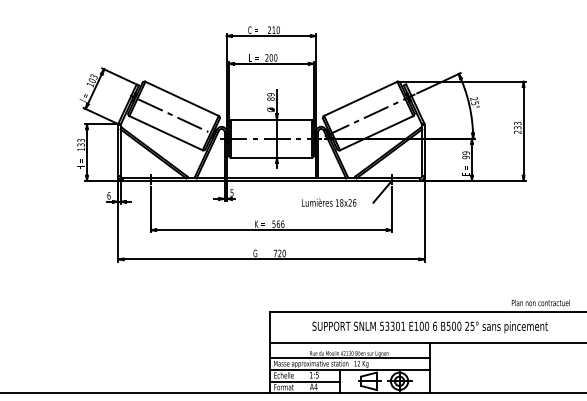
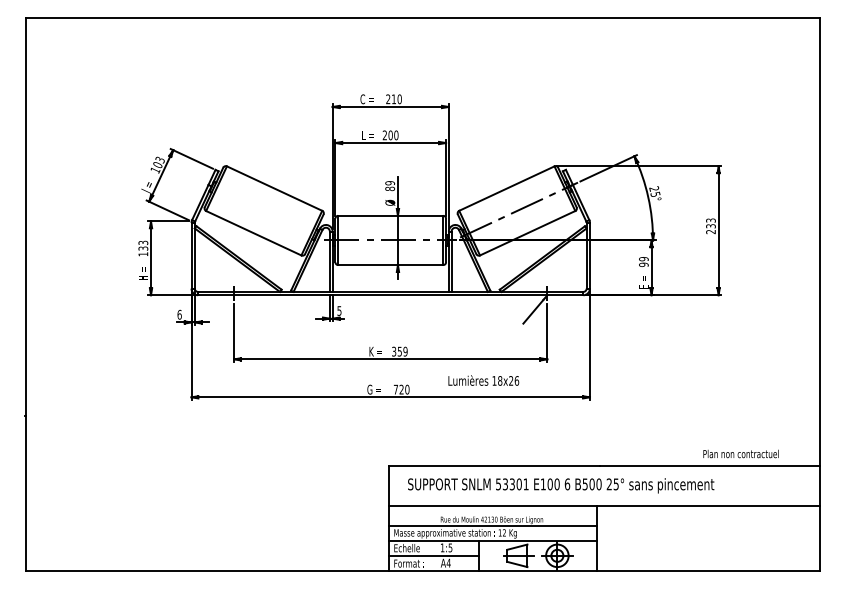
line: (172, 115) -> (262, 210), removed
text: (328, 202) -> (483, 380), moved
text: (278, 224) -> (399, 351), 566 -> 359
text: (430, 327) -> (561, 485), moved

